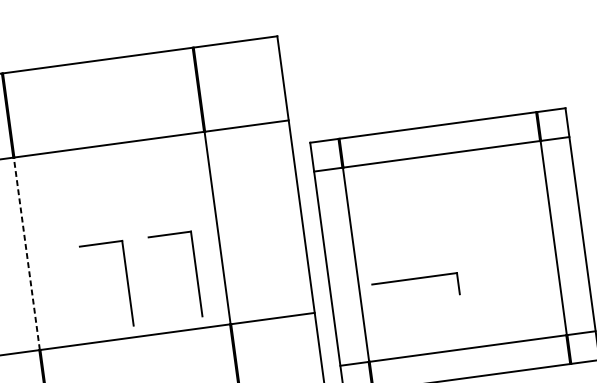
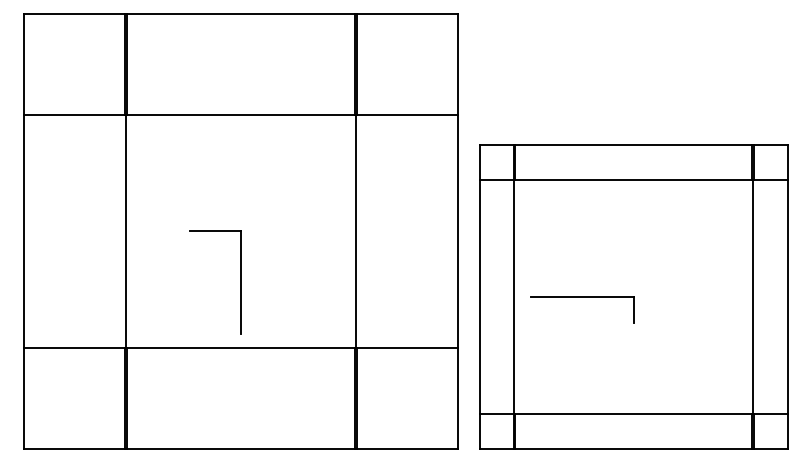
line: (26, 253) -> (125, 231), dashed -> solid
part: (196, 273) -> (323, 282), removed
part: (414, 279) -> (582, 297), moved

